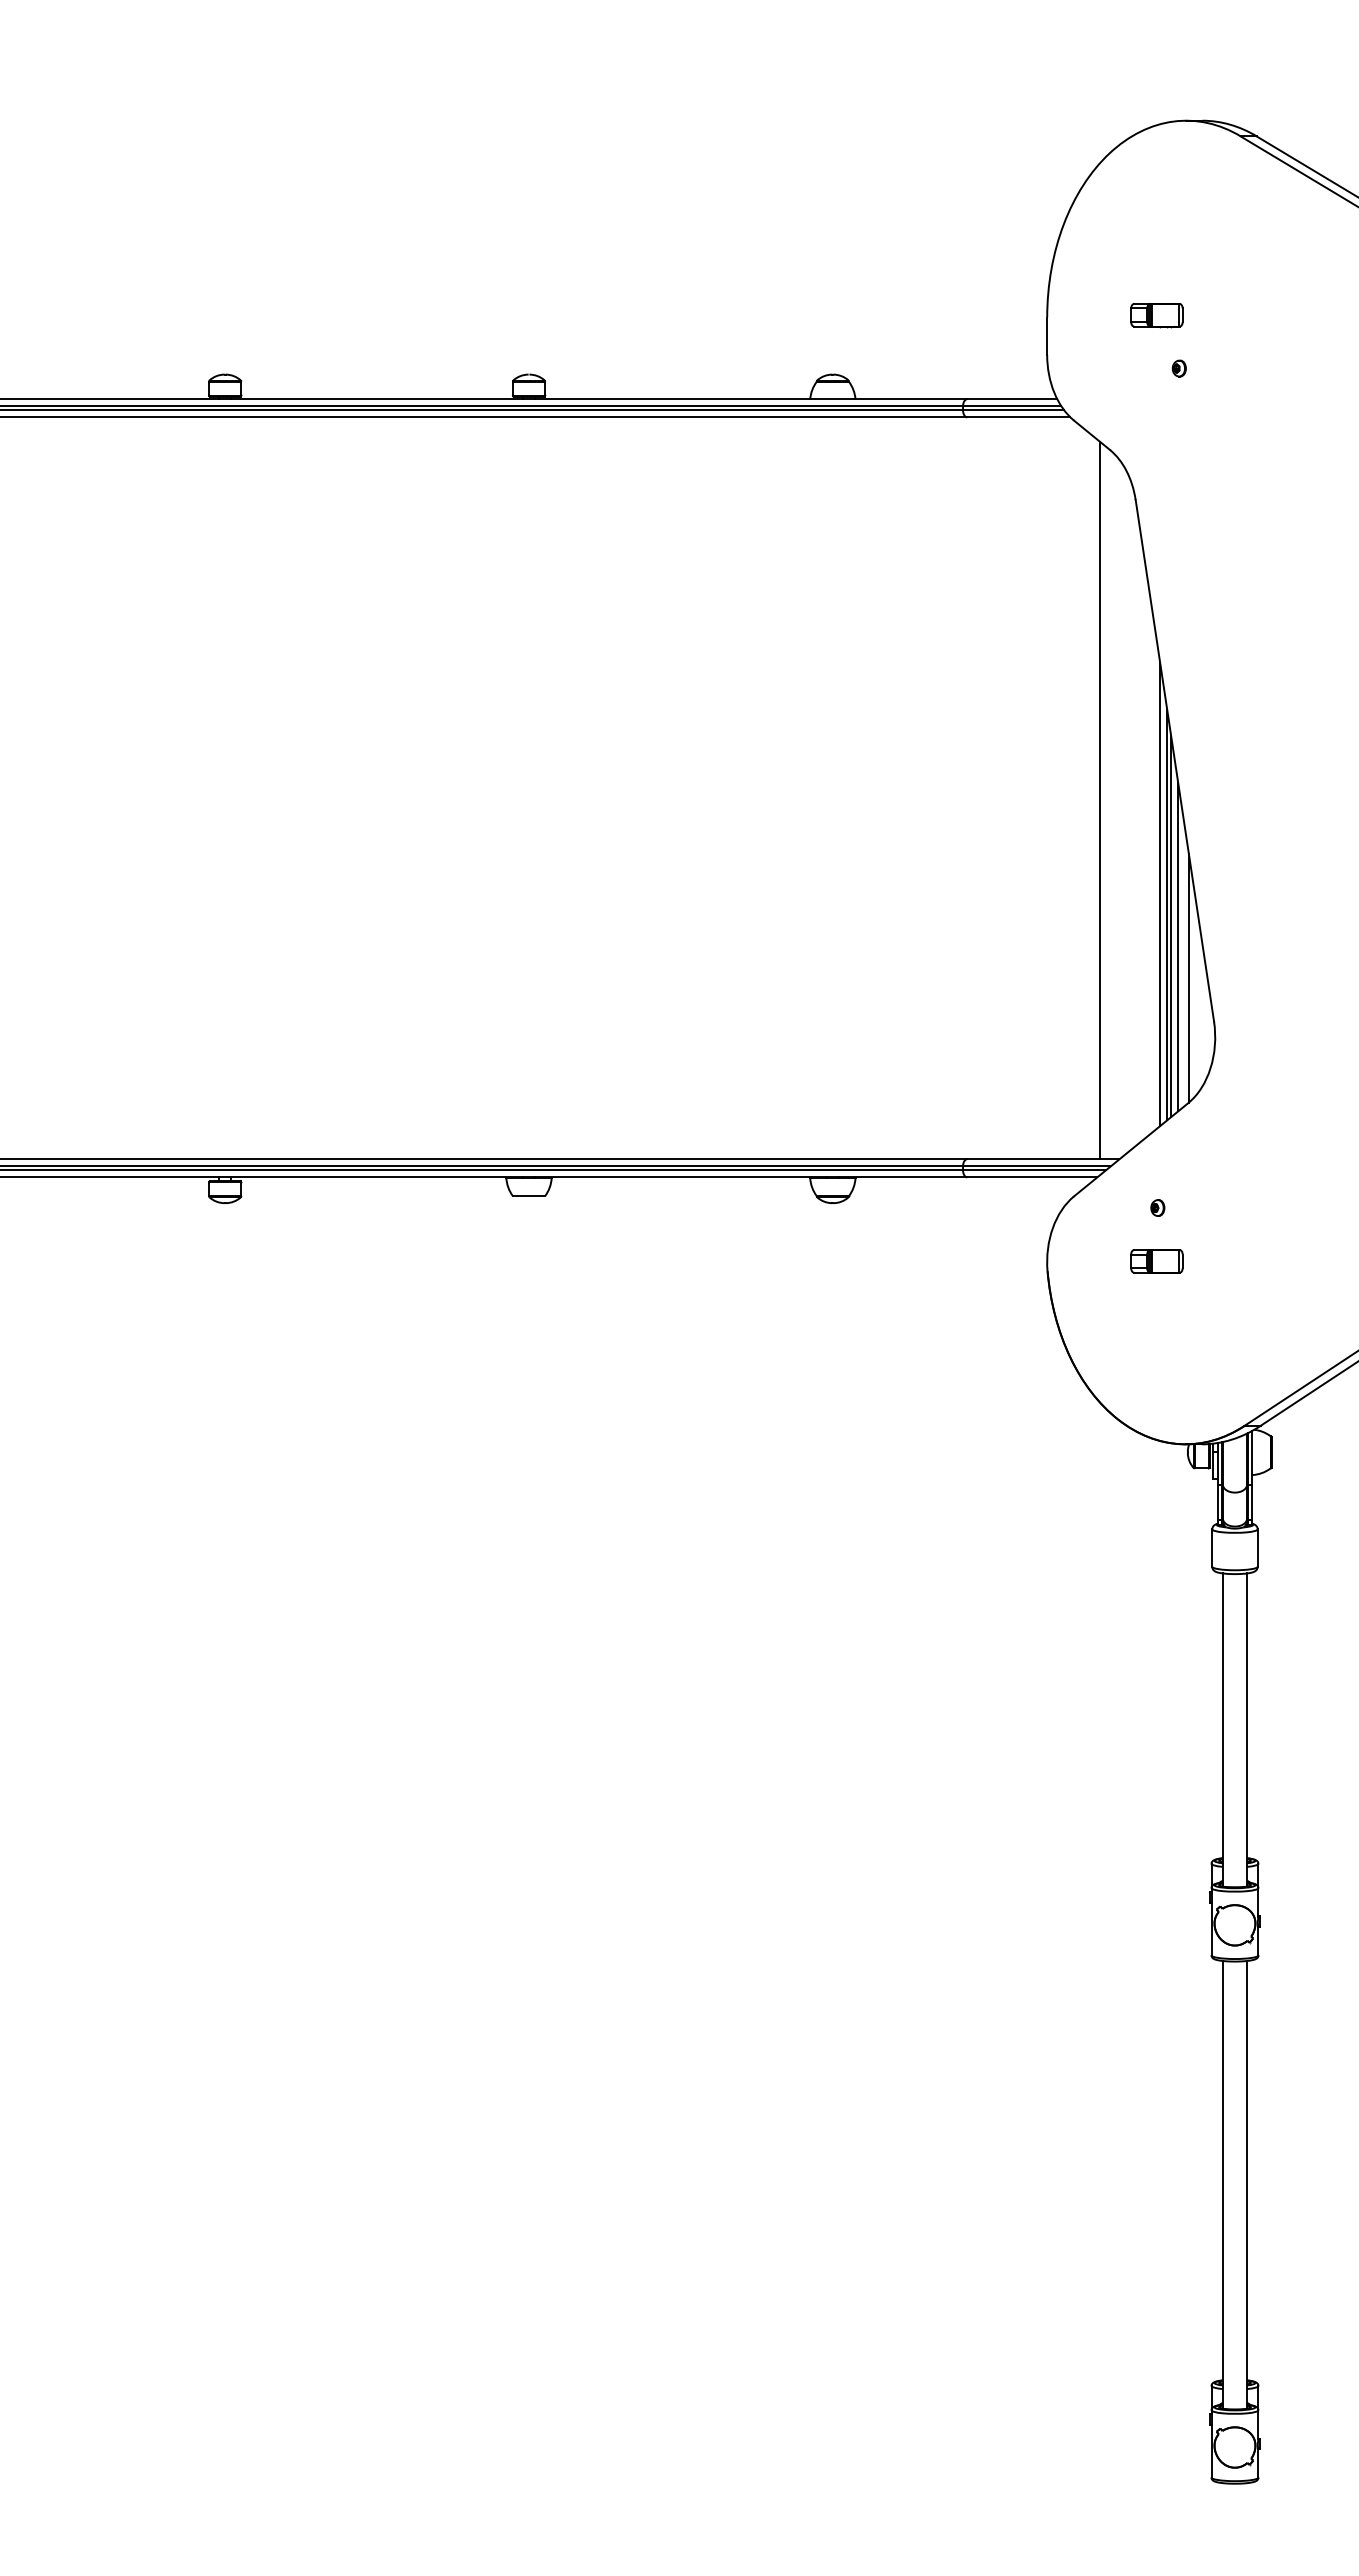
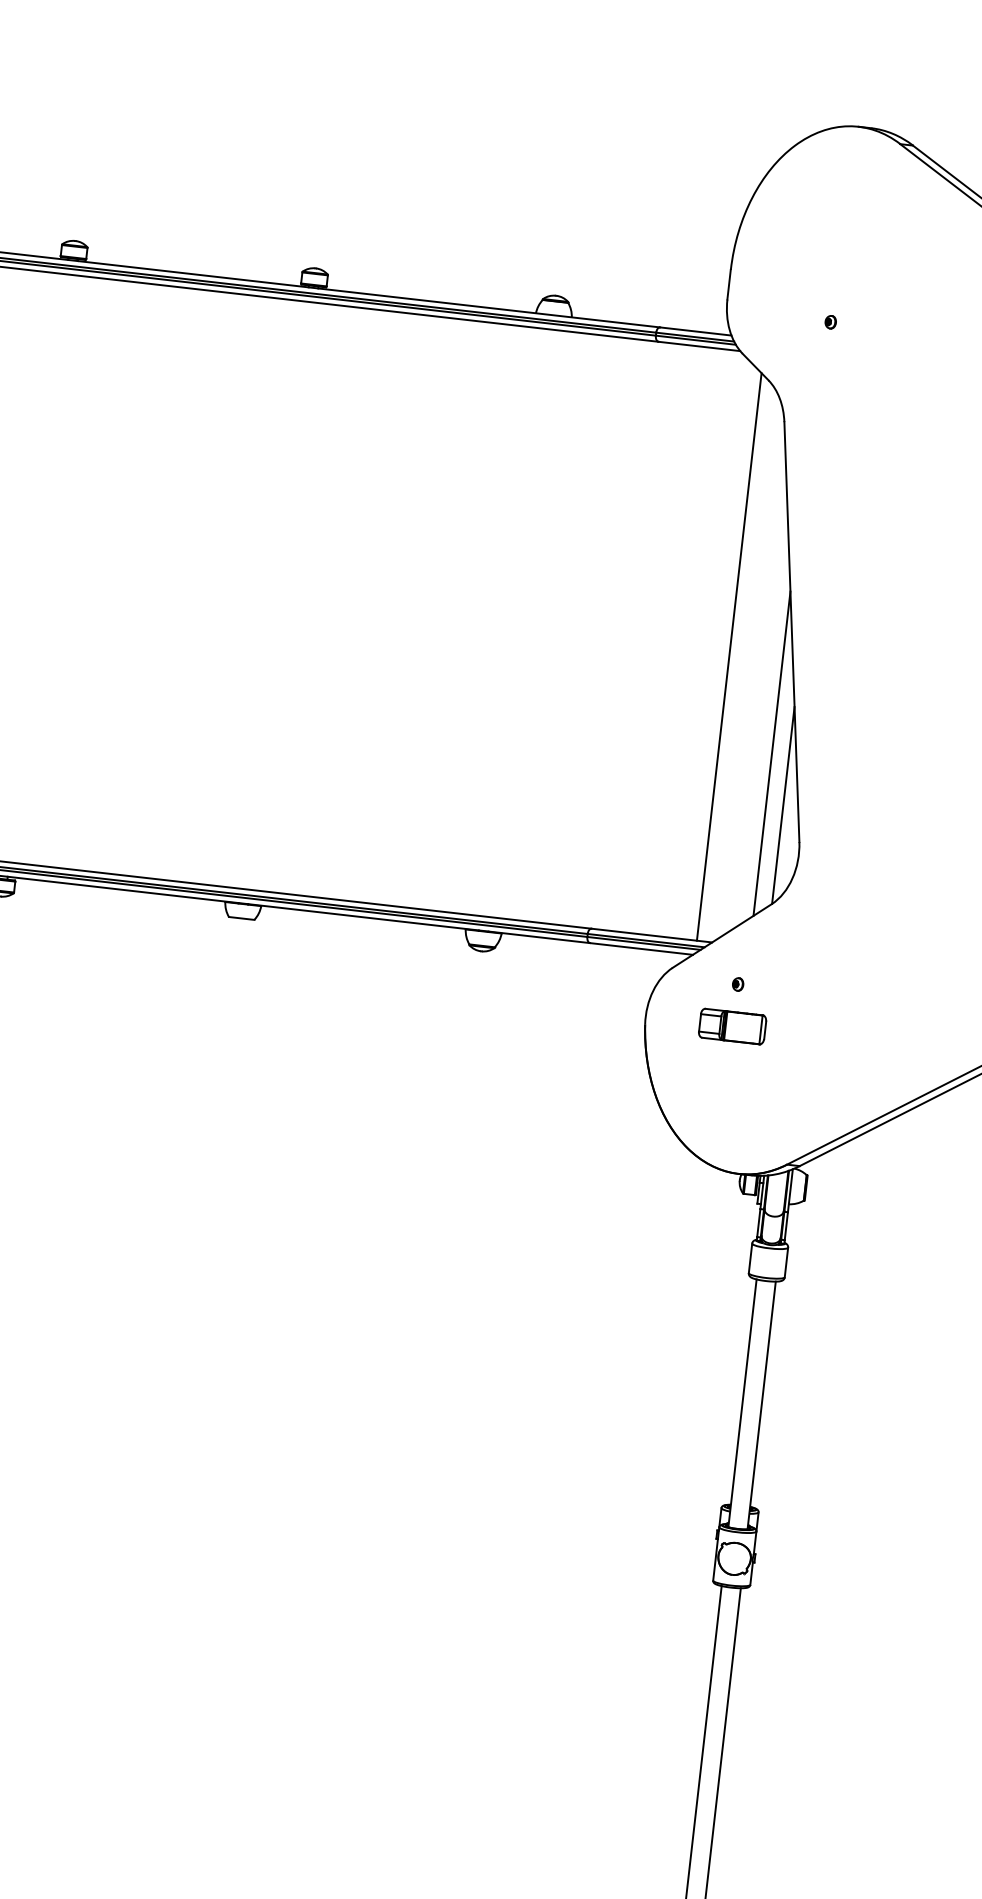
part: (1156, 315) -> (817, 278), removed
line: (1160, 894) -> (768, 736), removed
line: (1171, 926) -> (774, 762), removed
line: (1178, 947) -> (777, 780), removed
part: (1156, 1261) -> (732, 1026), size x1.6

